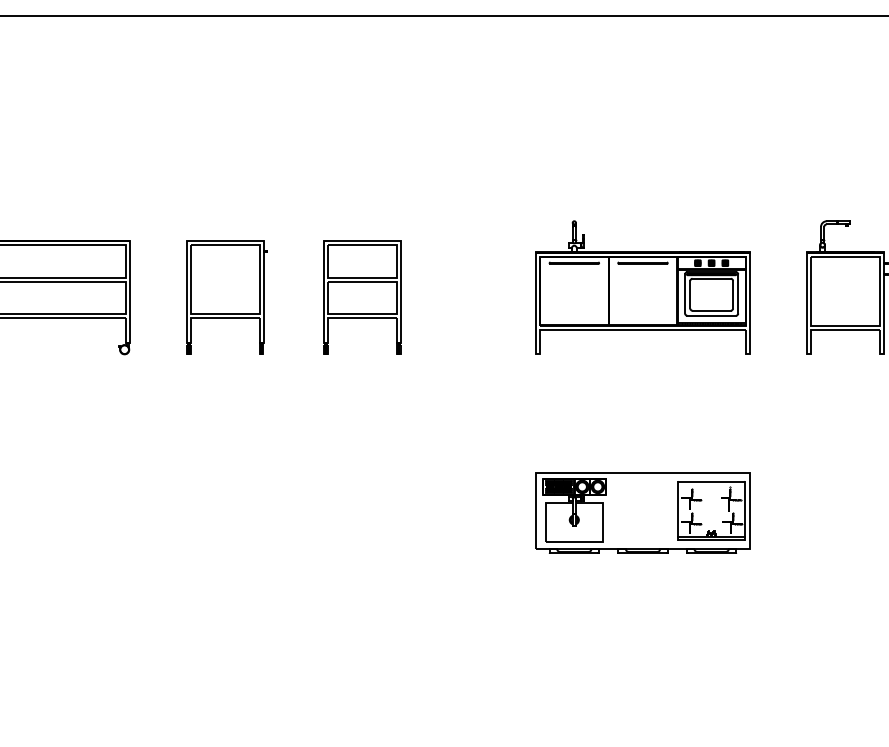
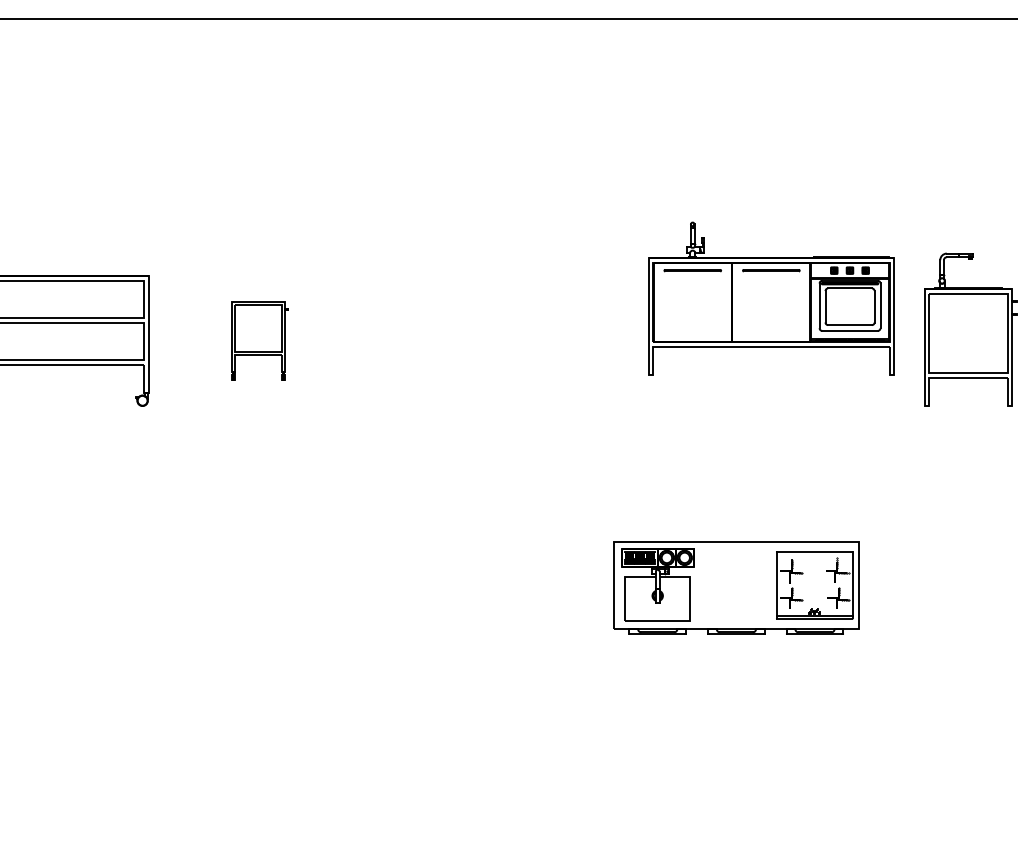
part: (643, 287) -> (771, 298), moved
part: (226, 297) -> (259, 340), size x0.6
part: (362, 297) -> (414, 340), removed

